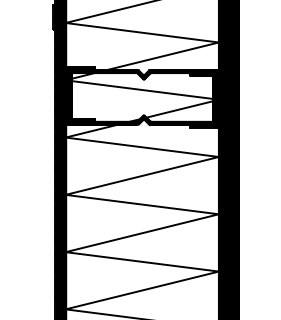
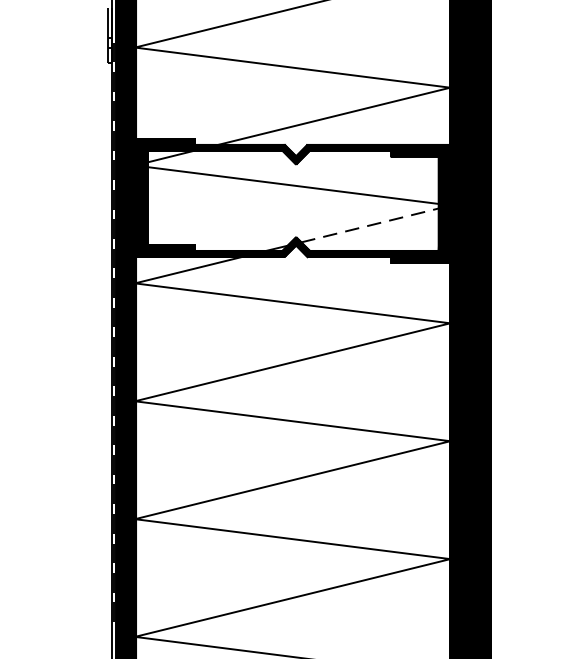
line: (180, 109) -> (371, 225), solid -> dashed

